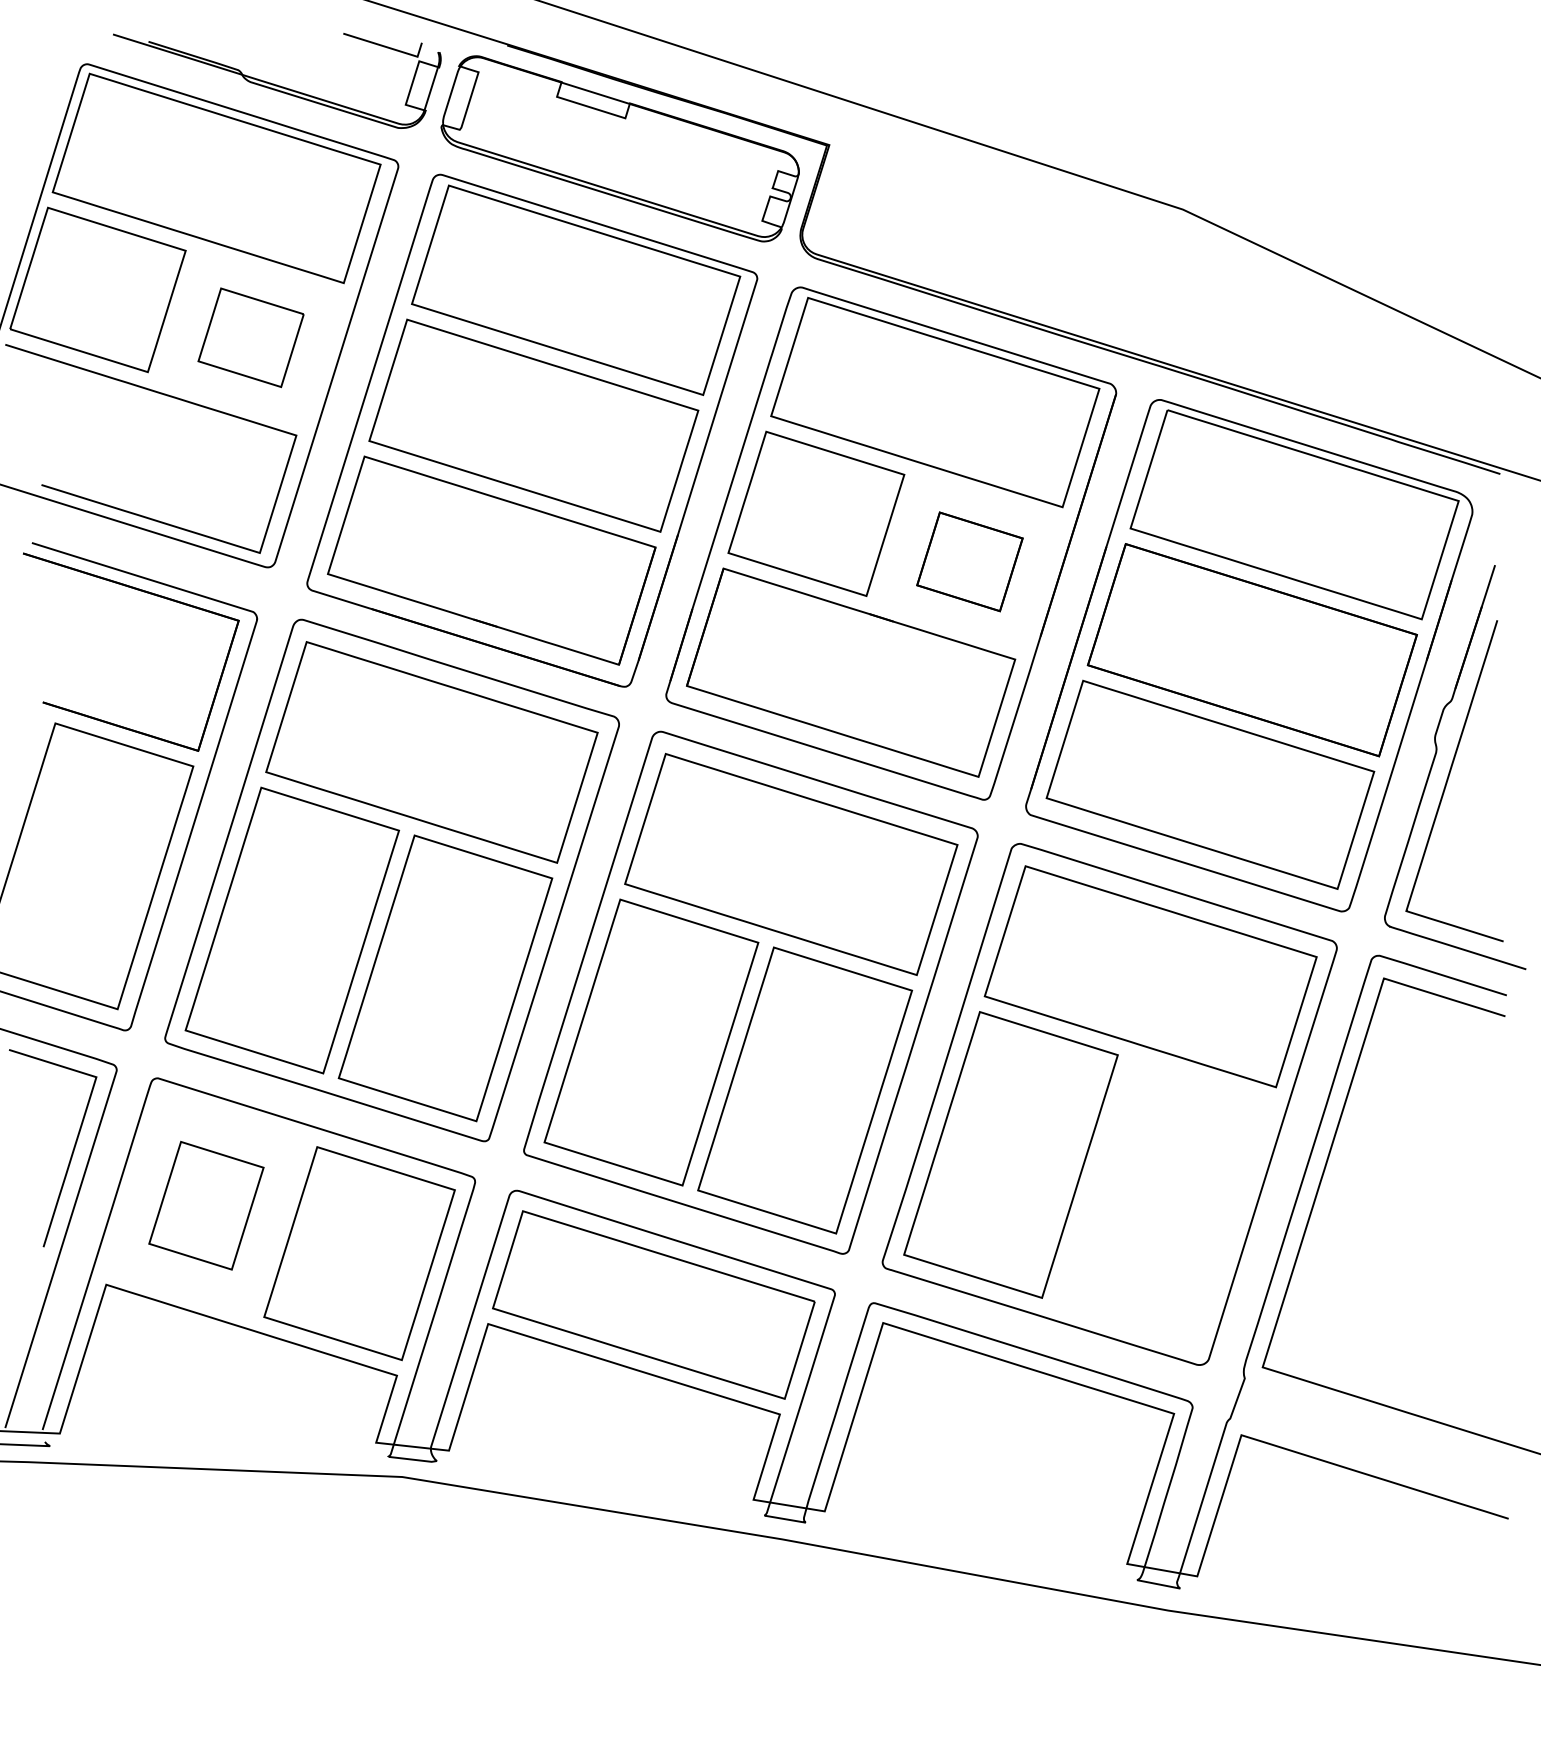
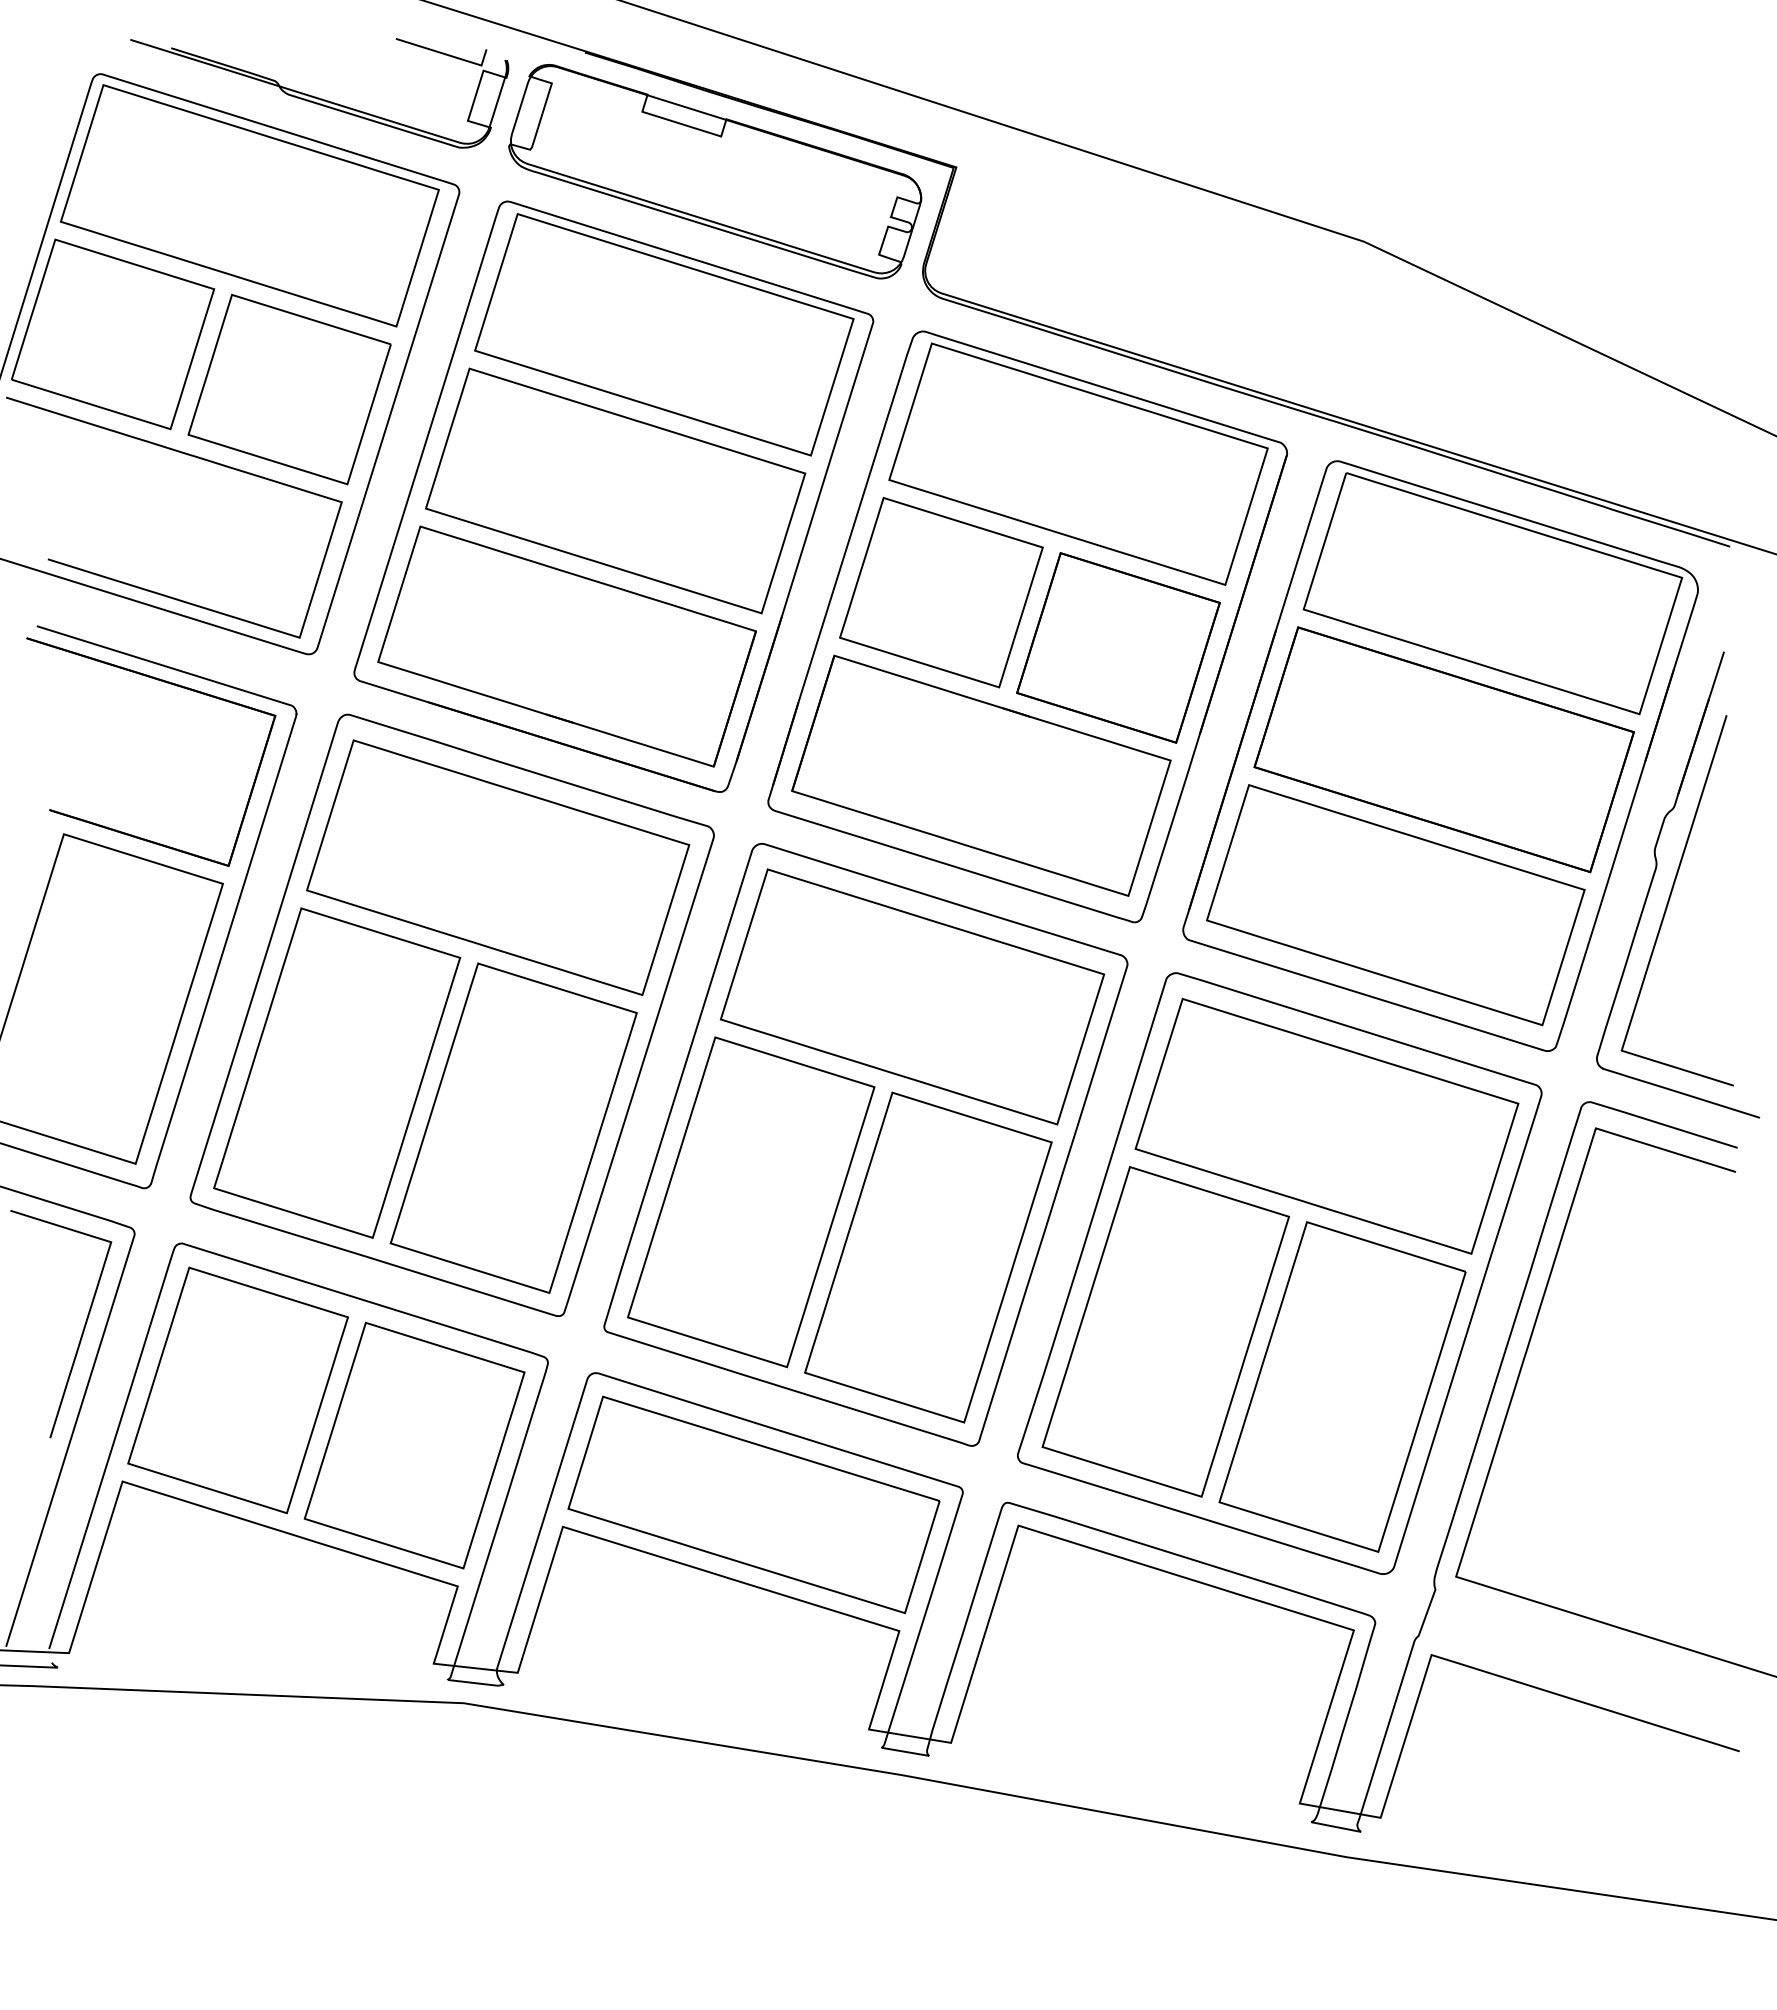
part: (251, 337) -> (289, 389), size x1.67
part: (969, 561) -> (1118, 647), size x1.67
part: (1164, 1202) -> (1342, 1386), added
part: (205, 1205) -> (237, 1390), size x1.67

